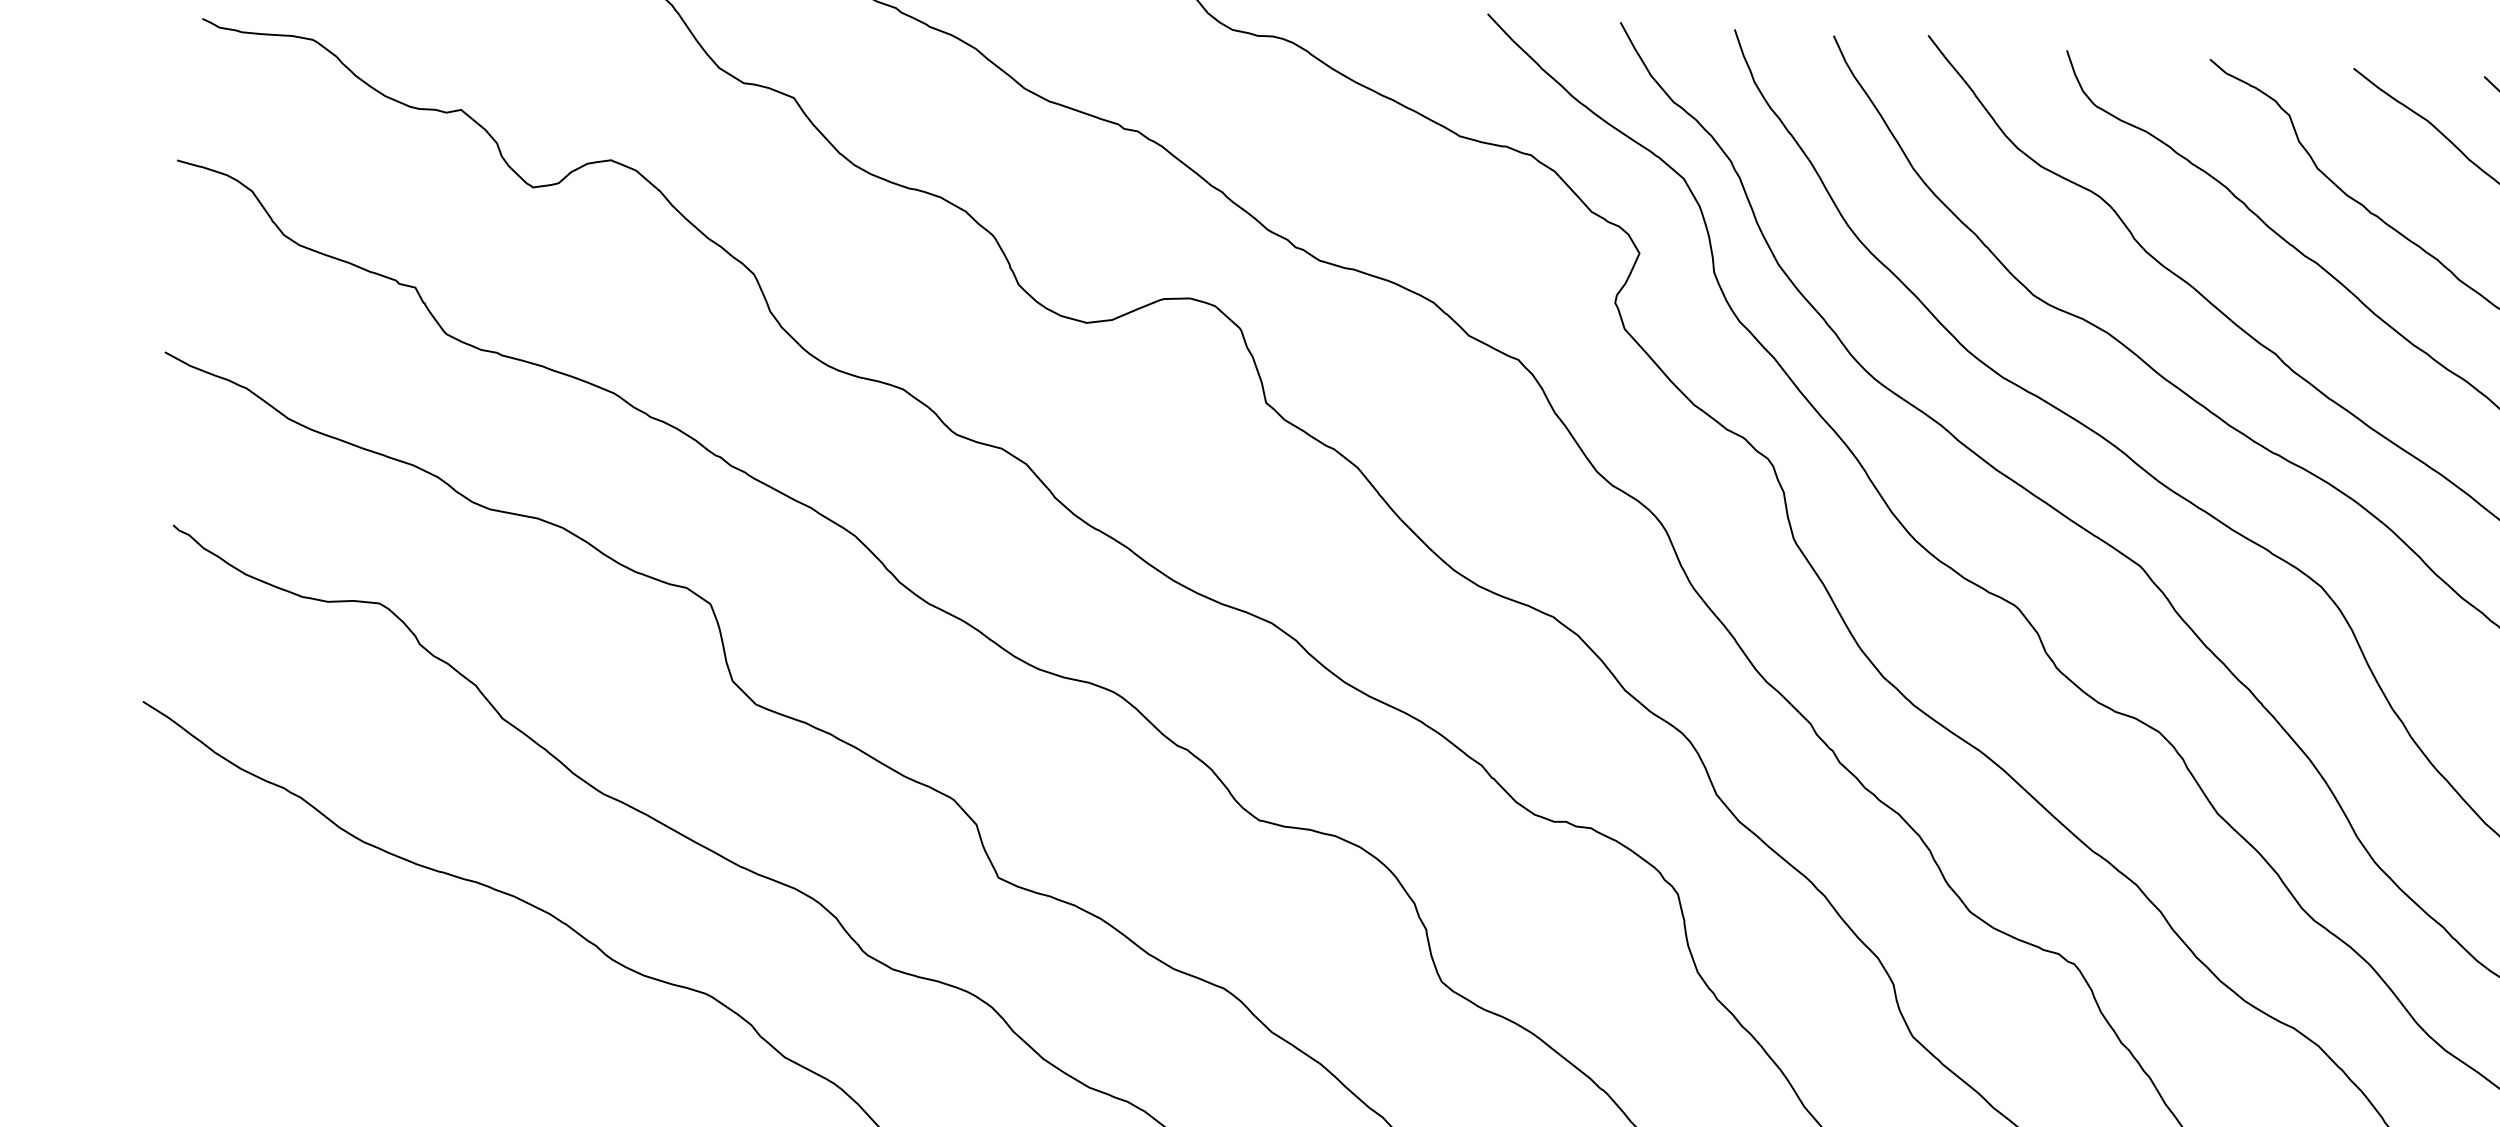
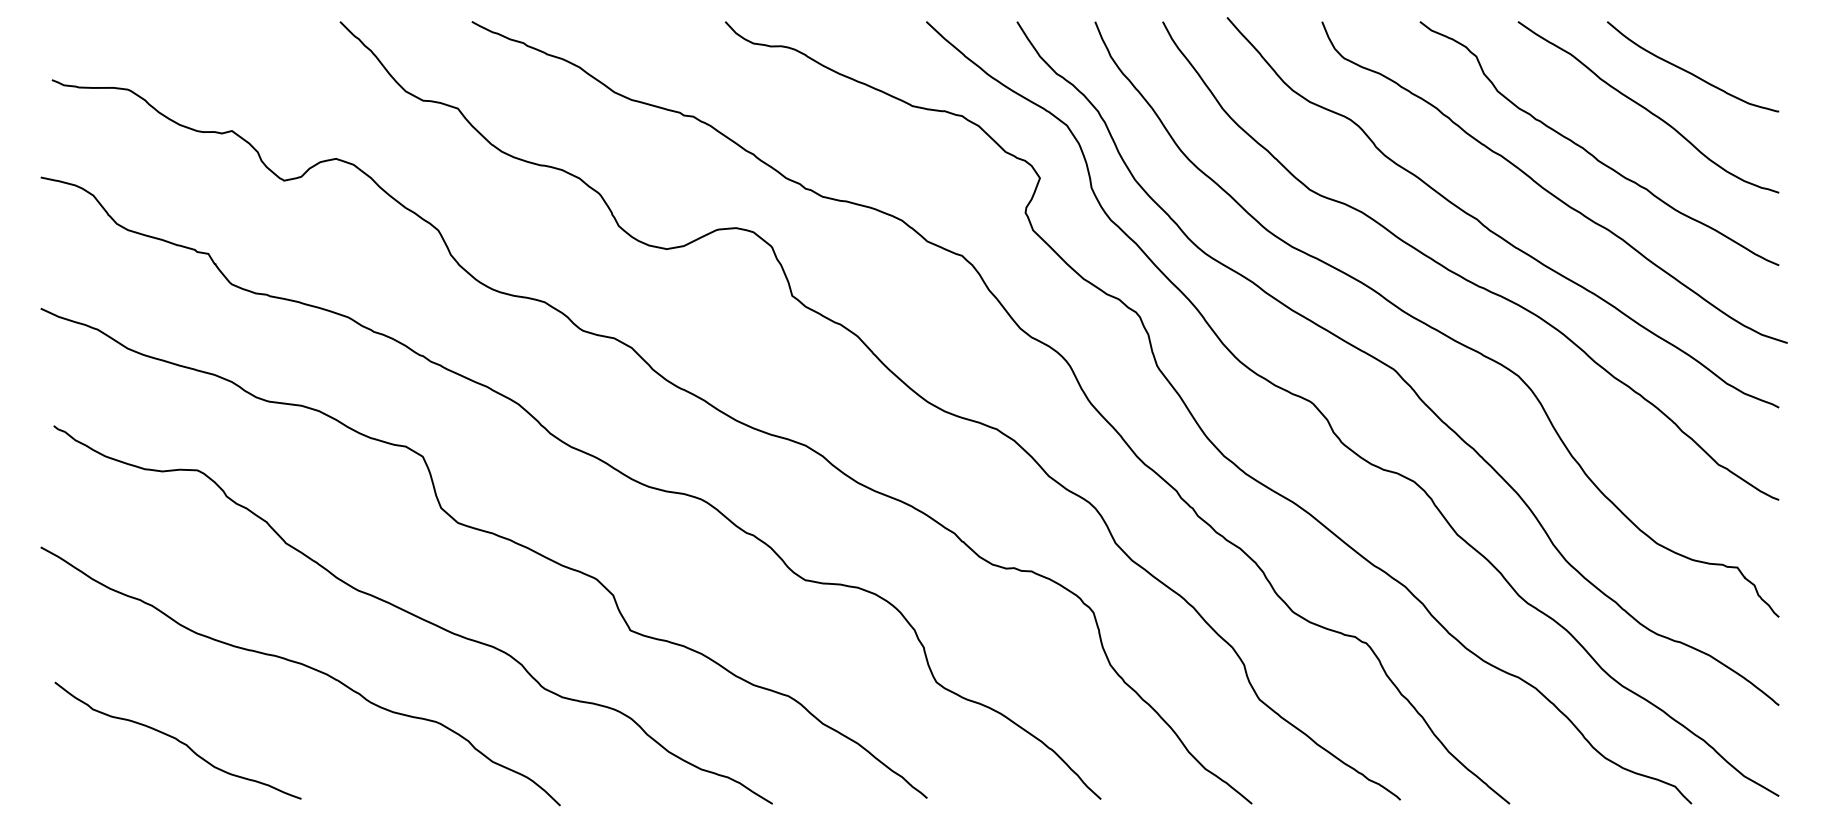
curve: (325, 997) -> (177, 740), added

